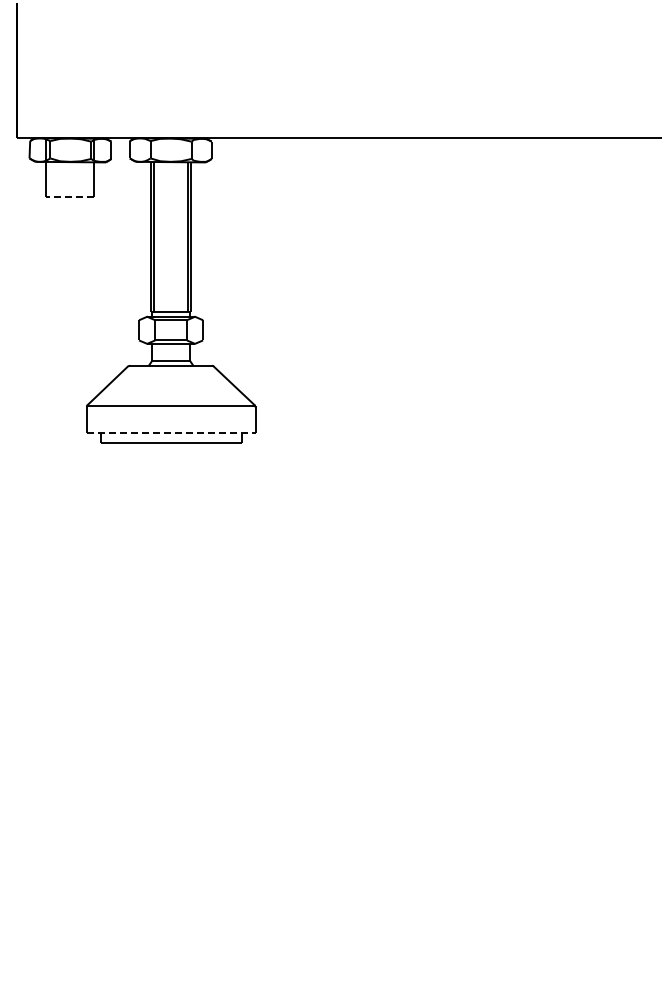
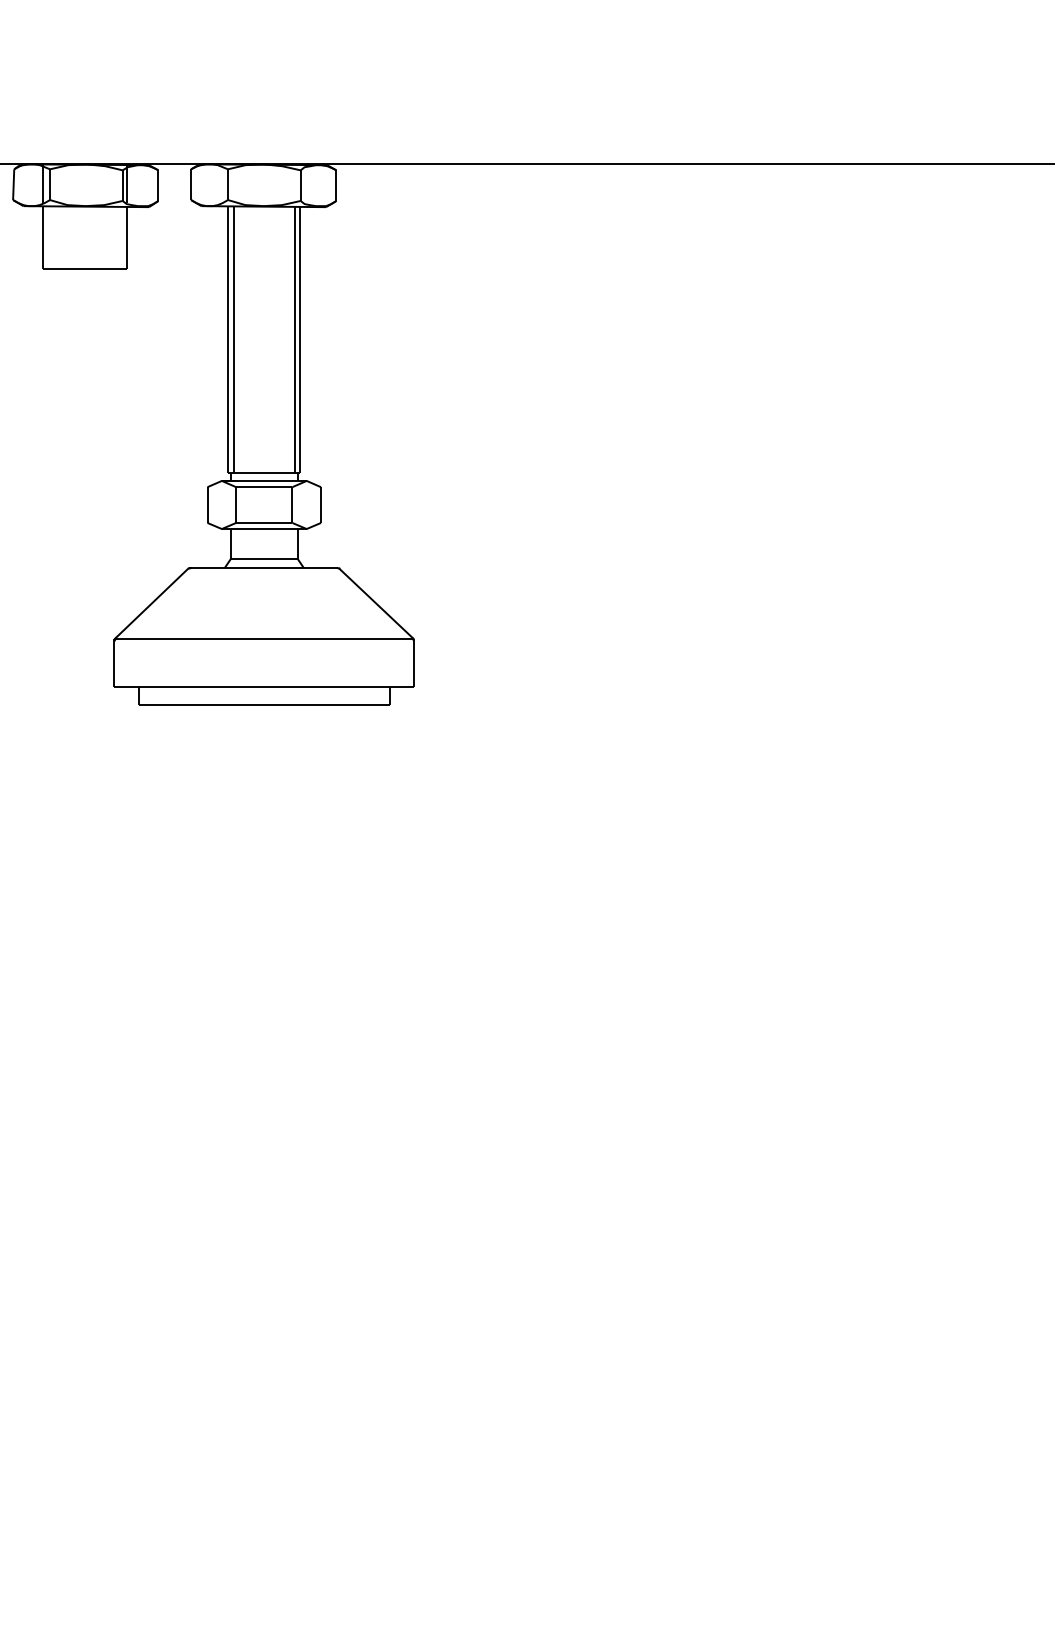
line: (69, 197) -> (83, 269), dashed -> solid
line: (171, 433) -> (264, 688), dashed -> solid

